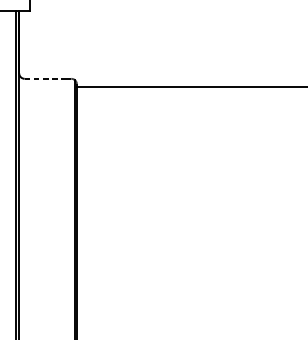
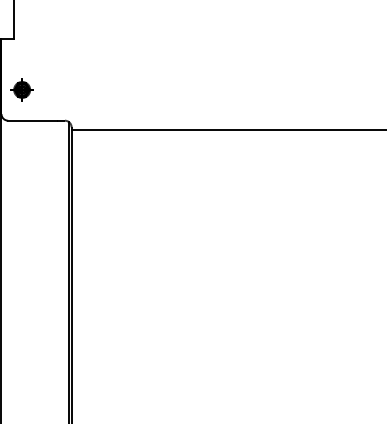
part: (35, 53) -> (21, 89), added
line: (45, 78) -> (33, 120), dashed -> solid

